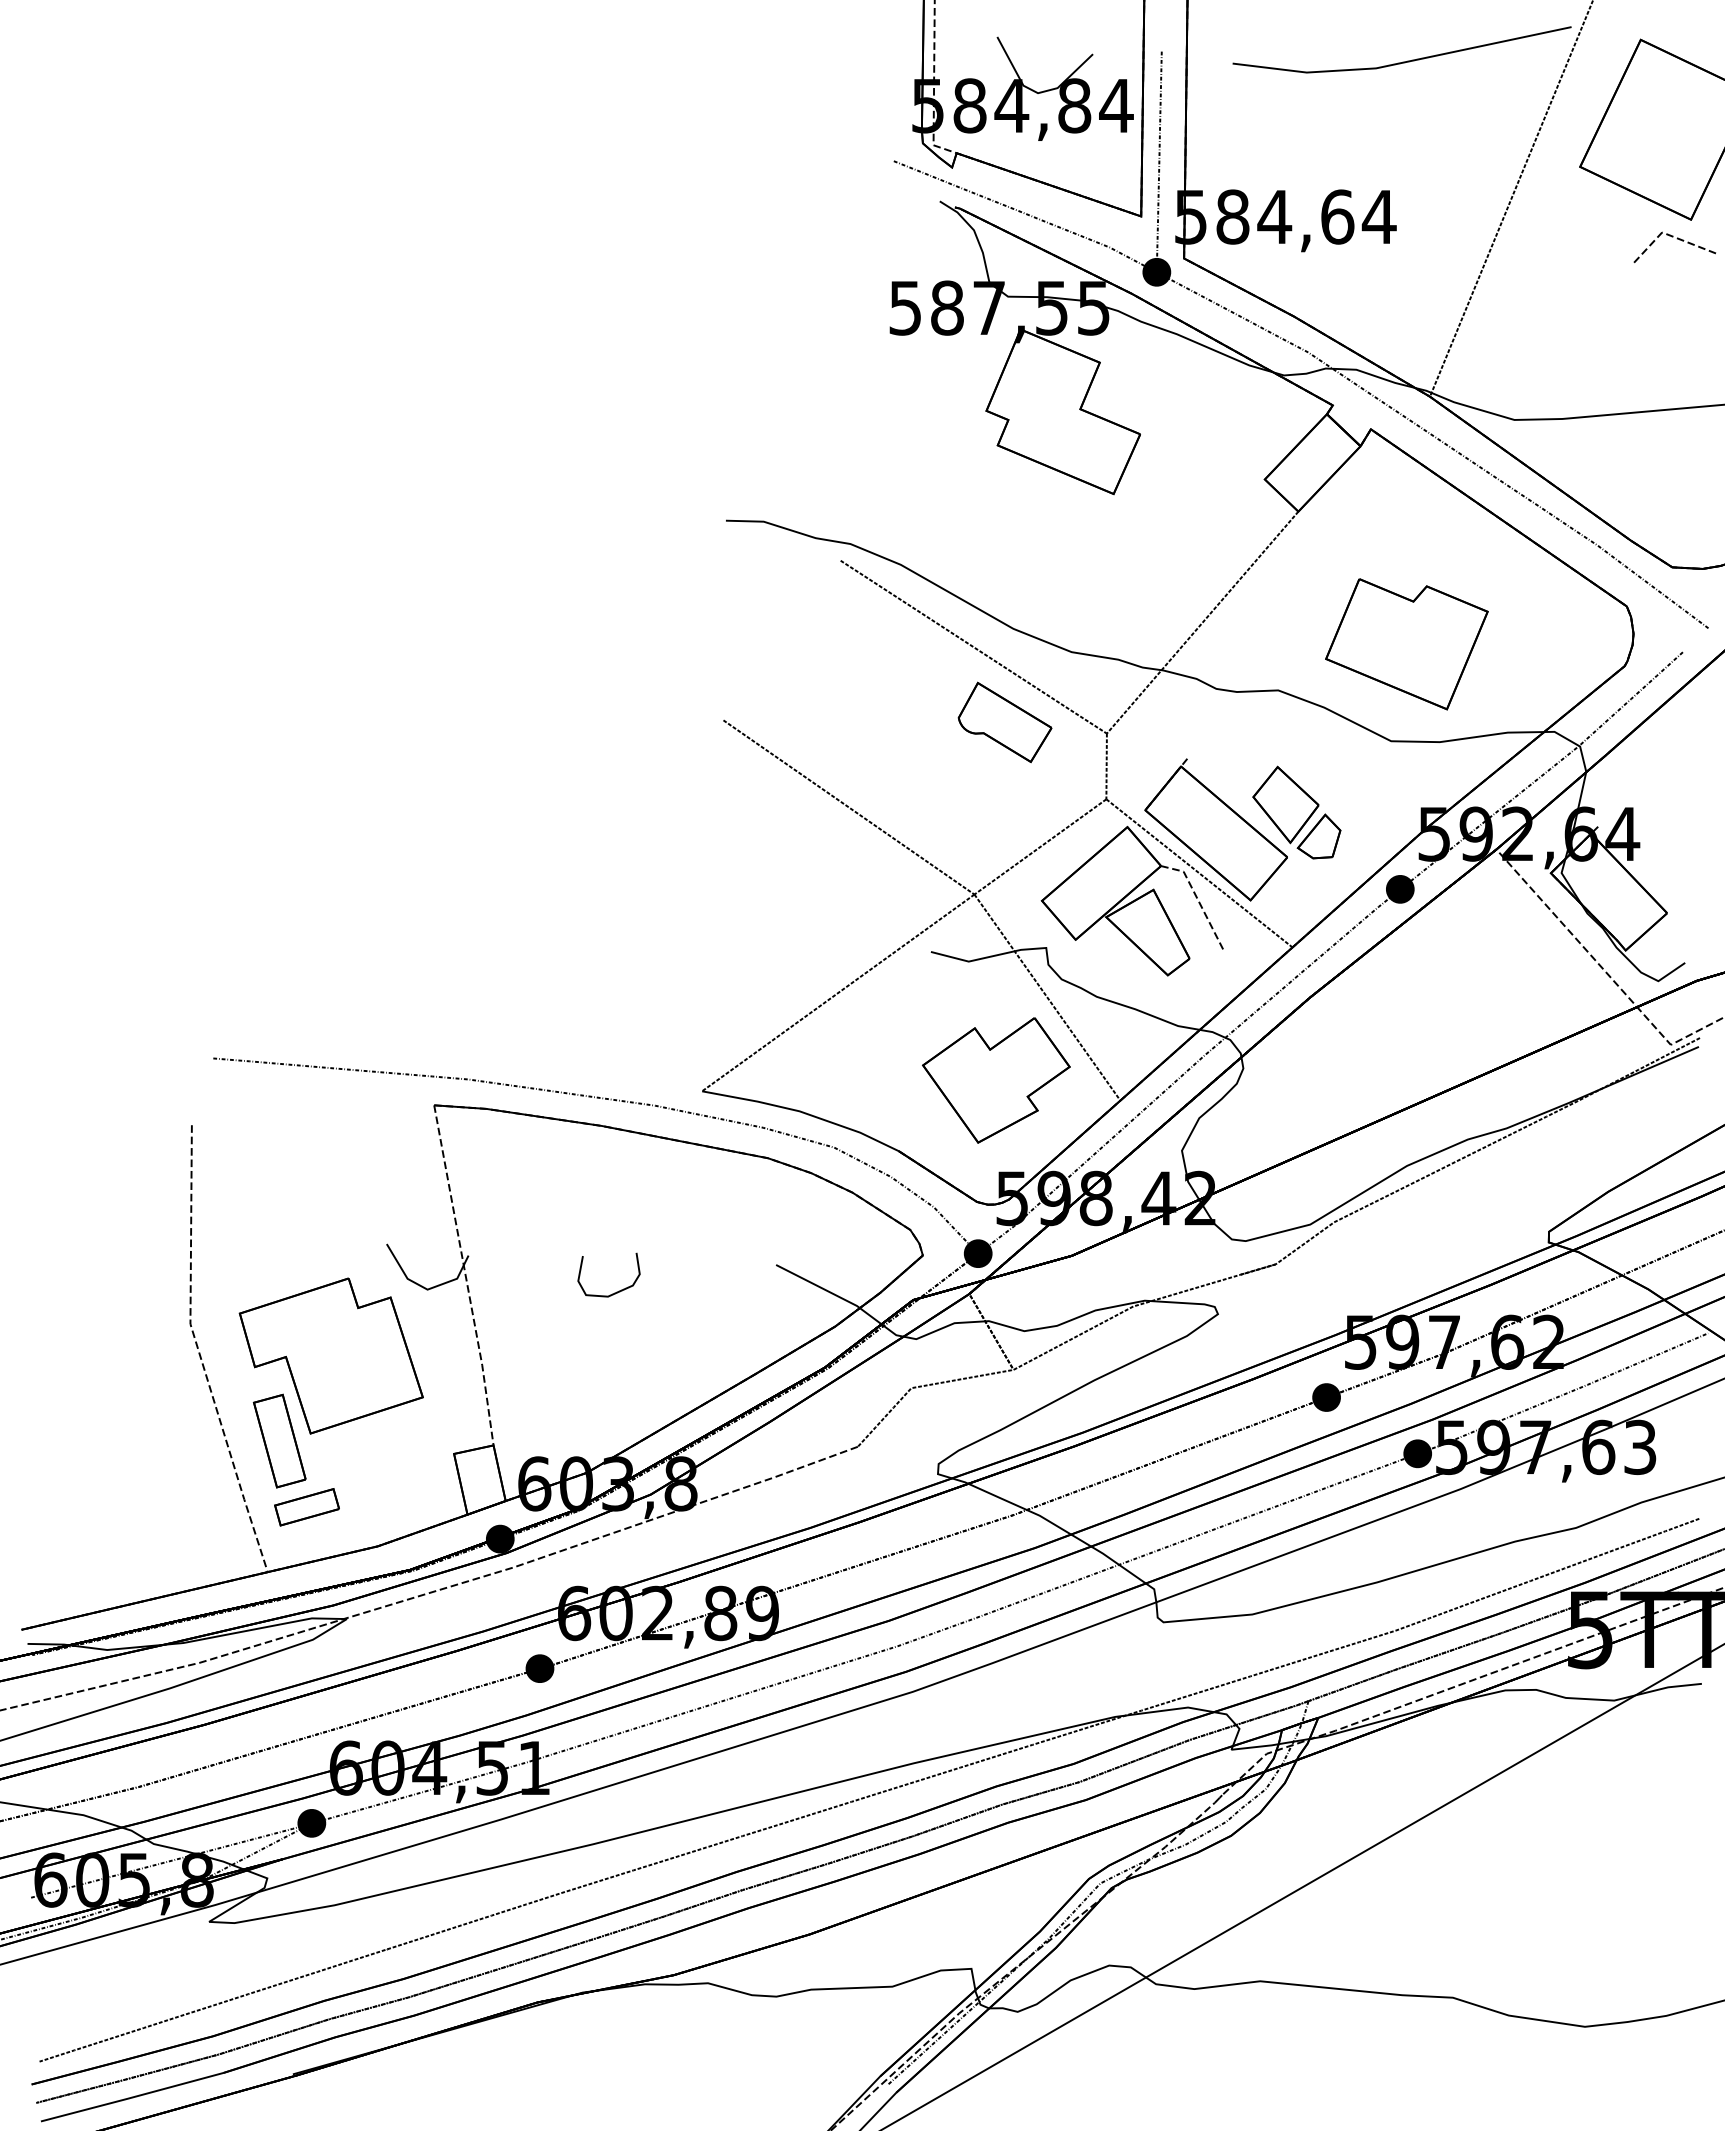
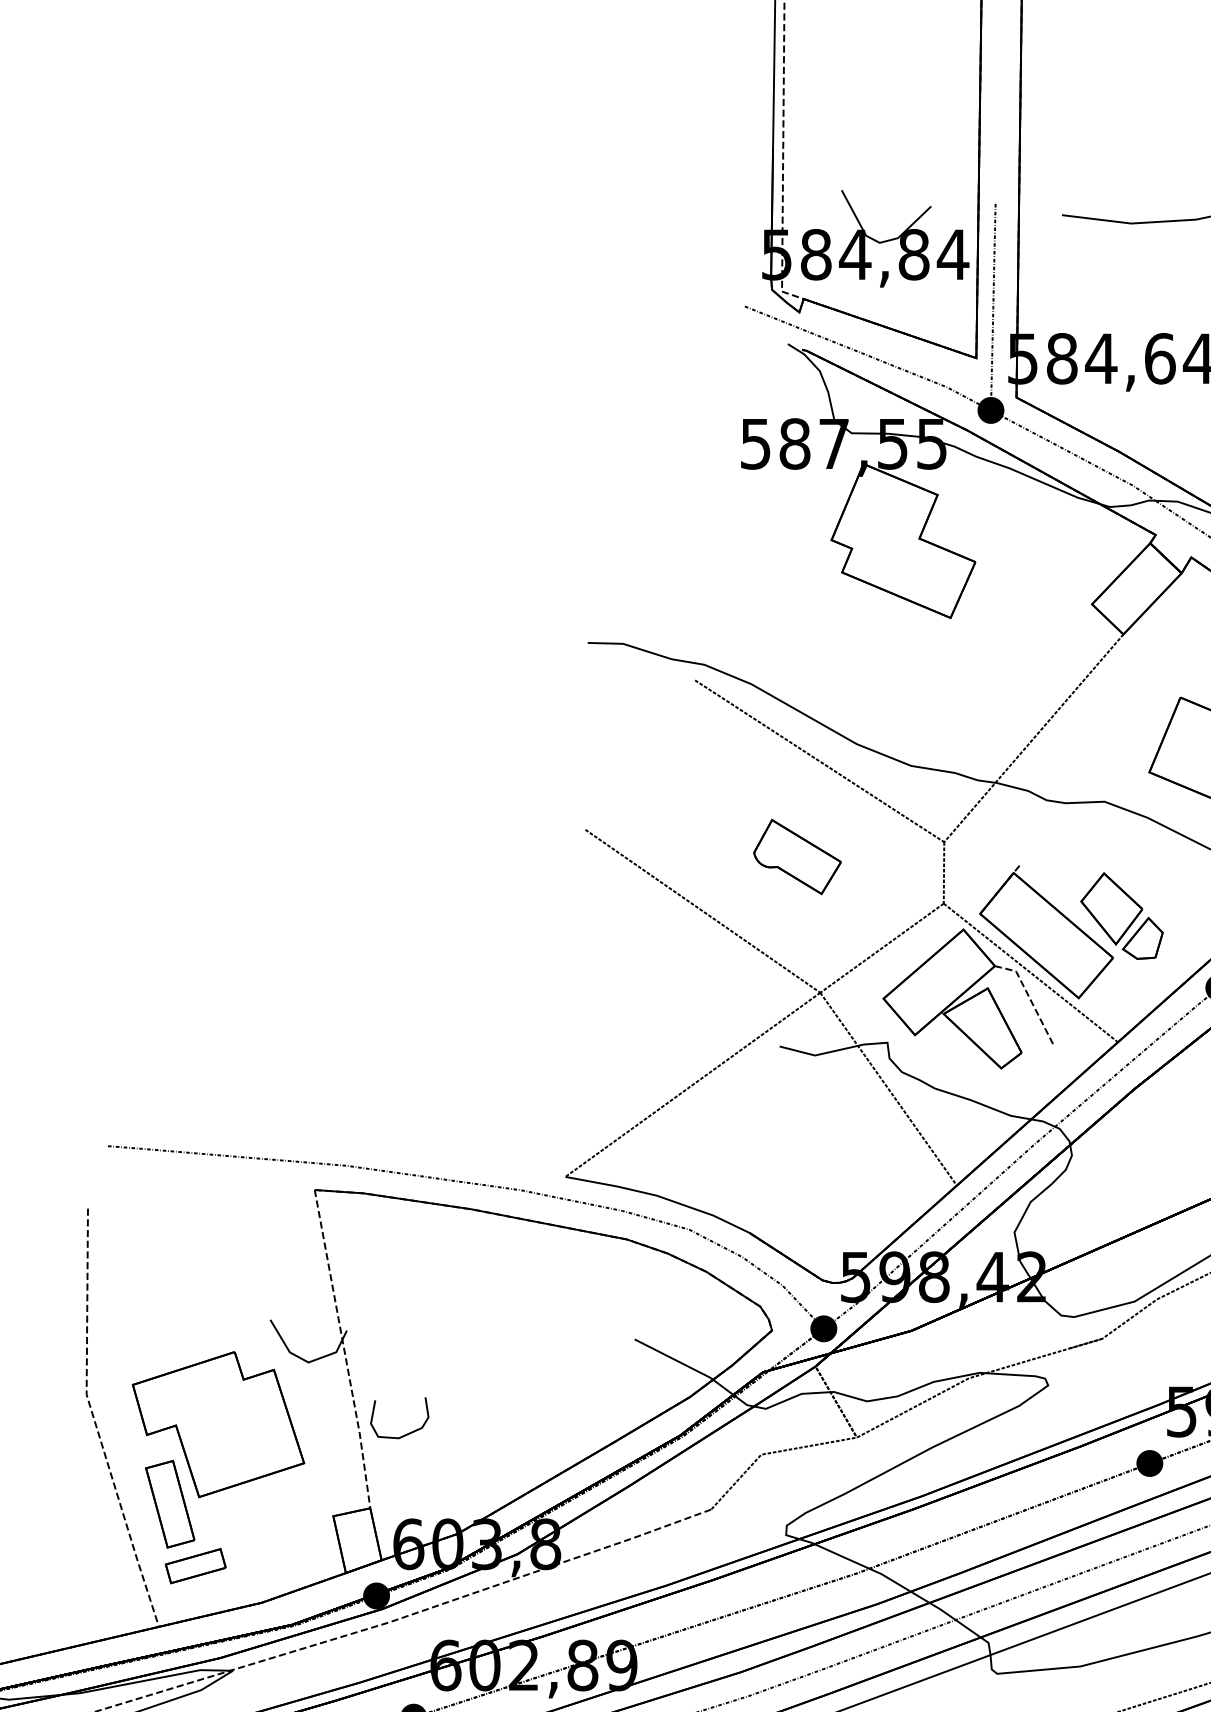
part: (1004, 722) -> (796, 857), moved
part: (996, 1080) -> (840, 1166), removed
curve: (616, 1291) -> (406, 1433), moved

